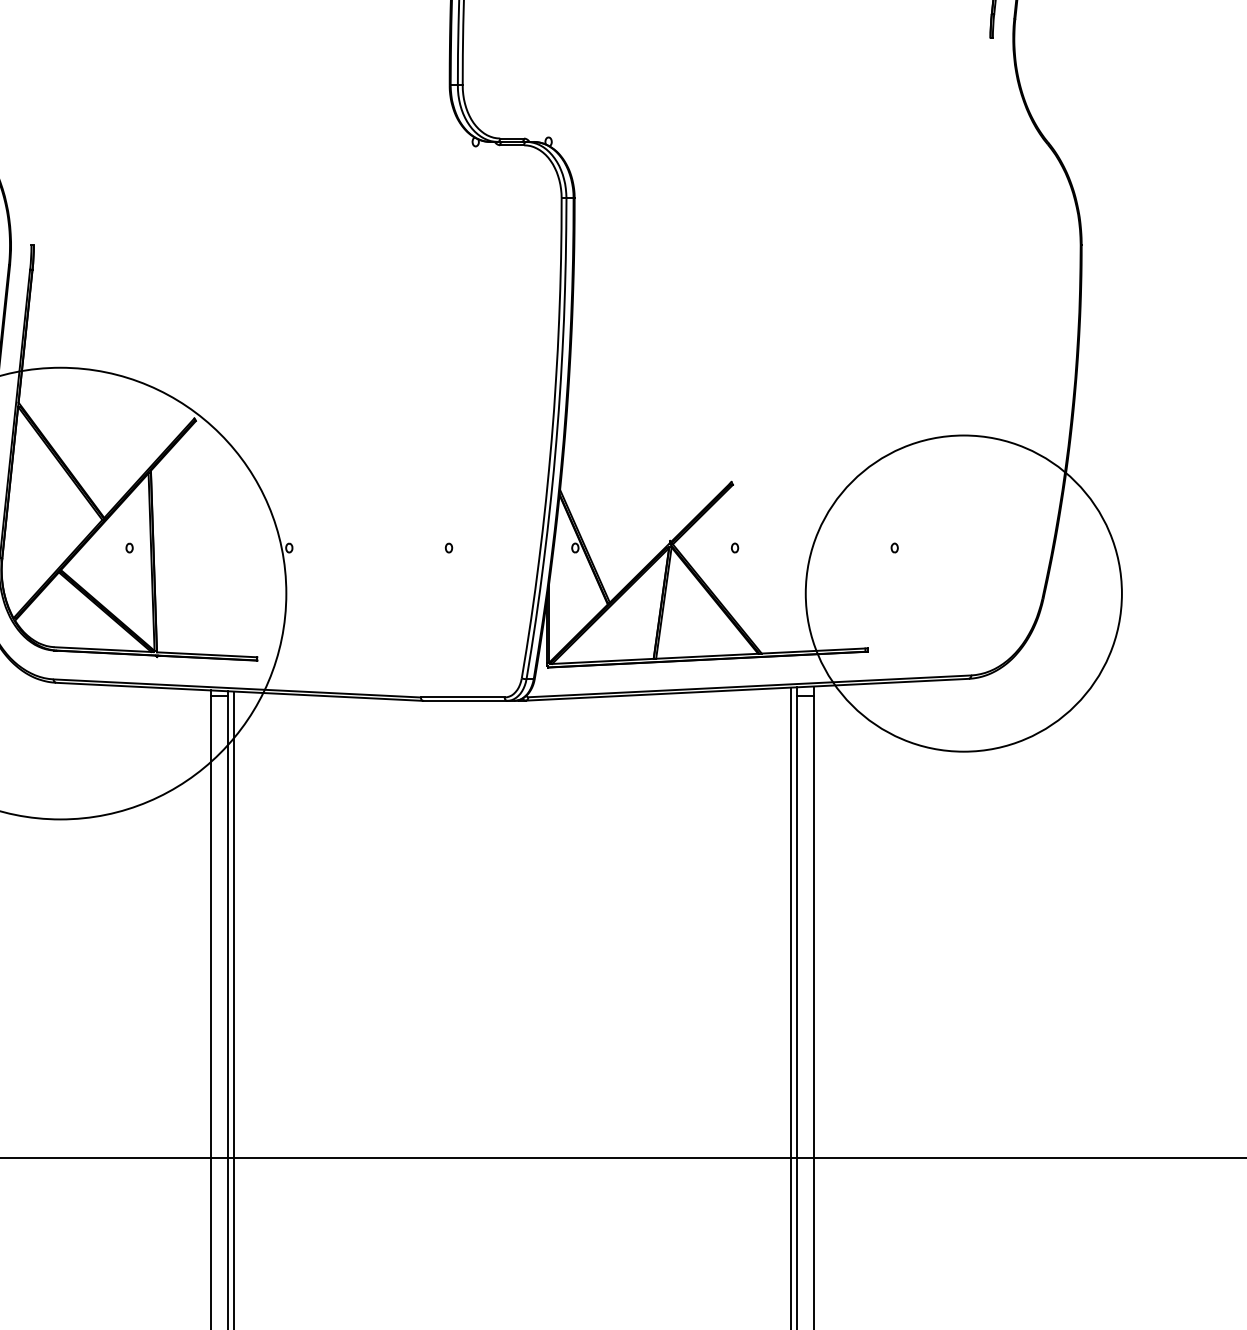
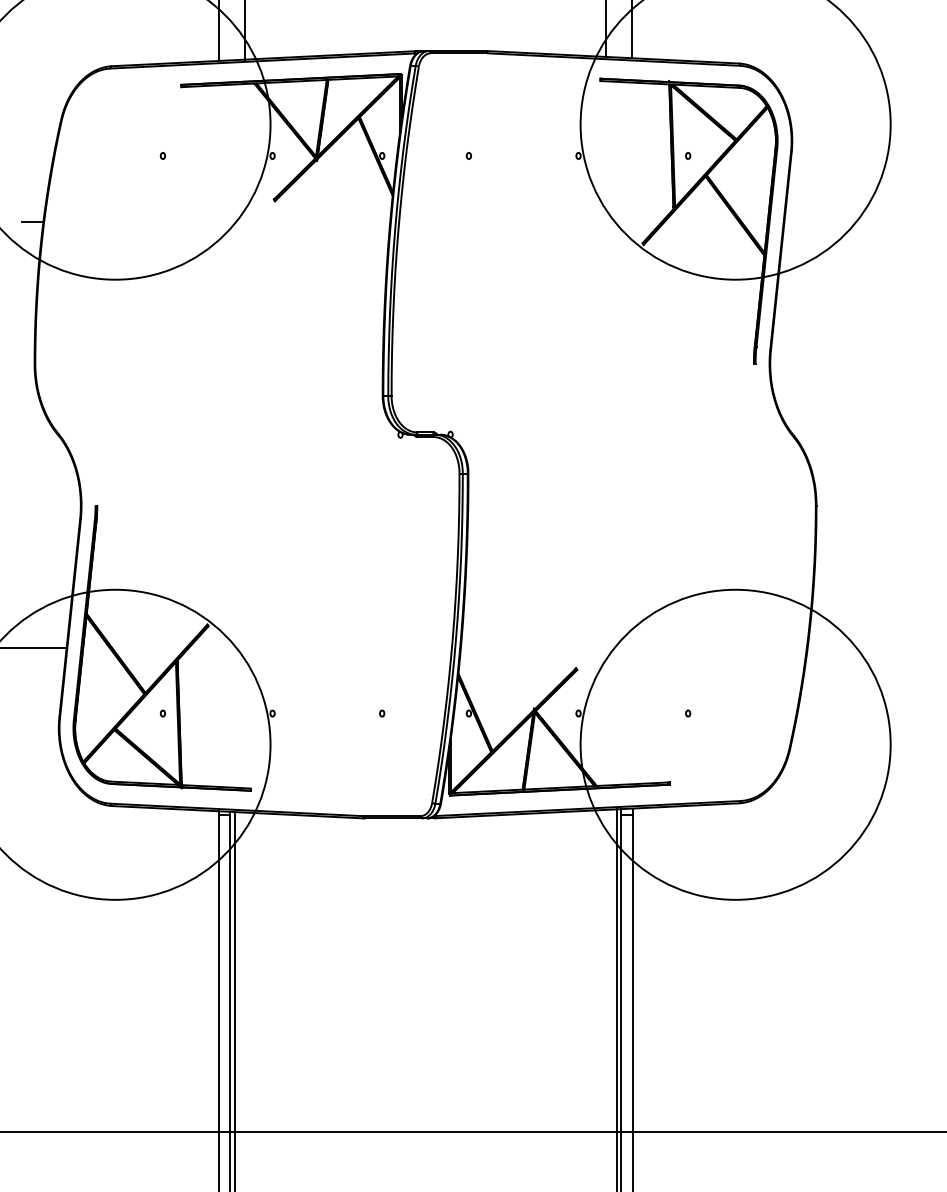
circle: (963, 593) -> (735, 744), size x1.43

